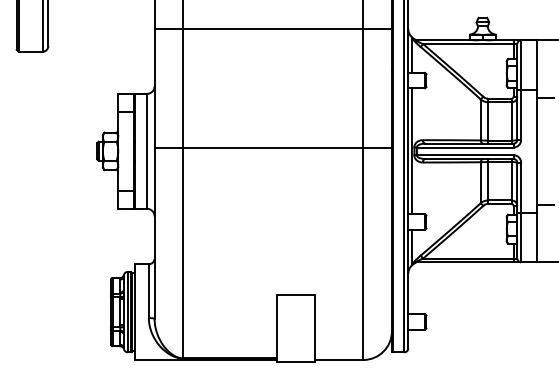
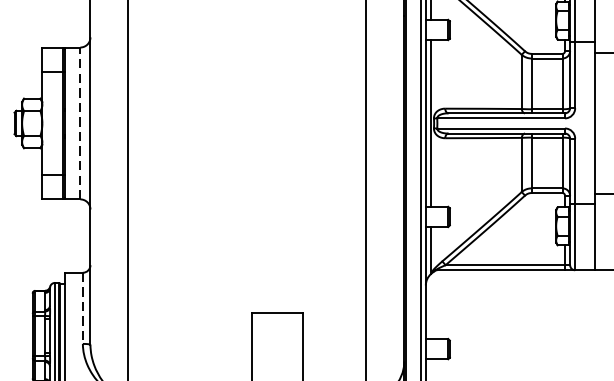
line: (272, 147) -> (246, 118), removed
line: (146, 150) -> (79, 122), solid -> dashed
line: (148, 291) -> (82, 308), solid -> dashed

